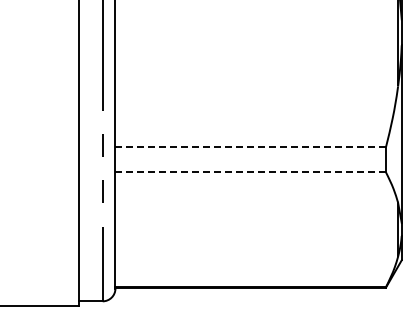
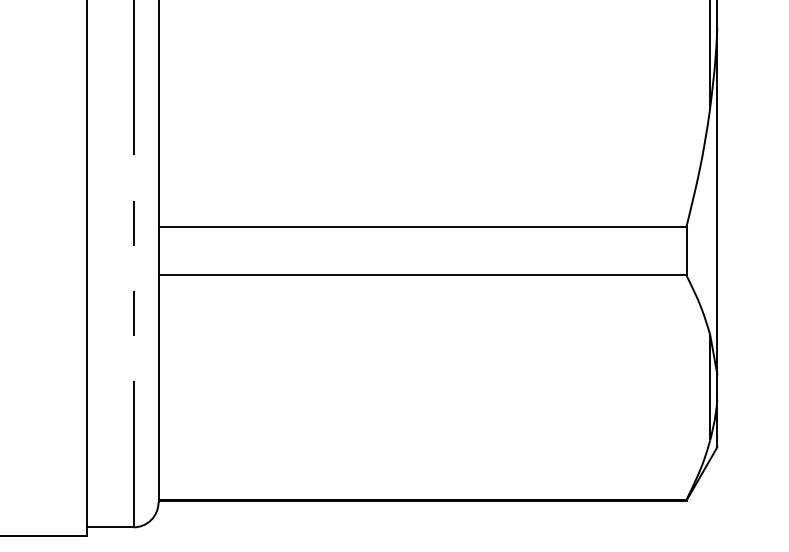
line: (250, 147) -> (422, 227), dashed -> solid
line: (251, 172) -> (424, 275), dashed -> solid

